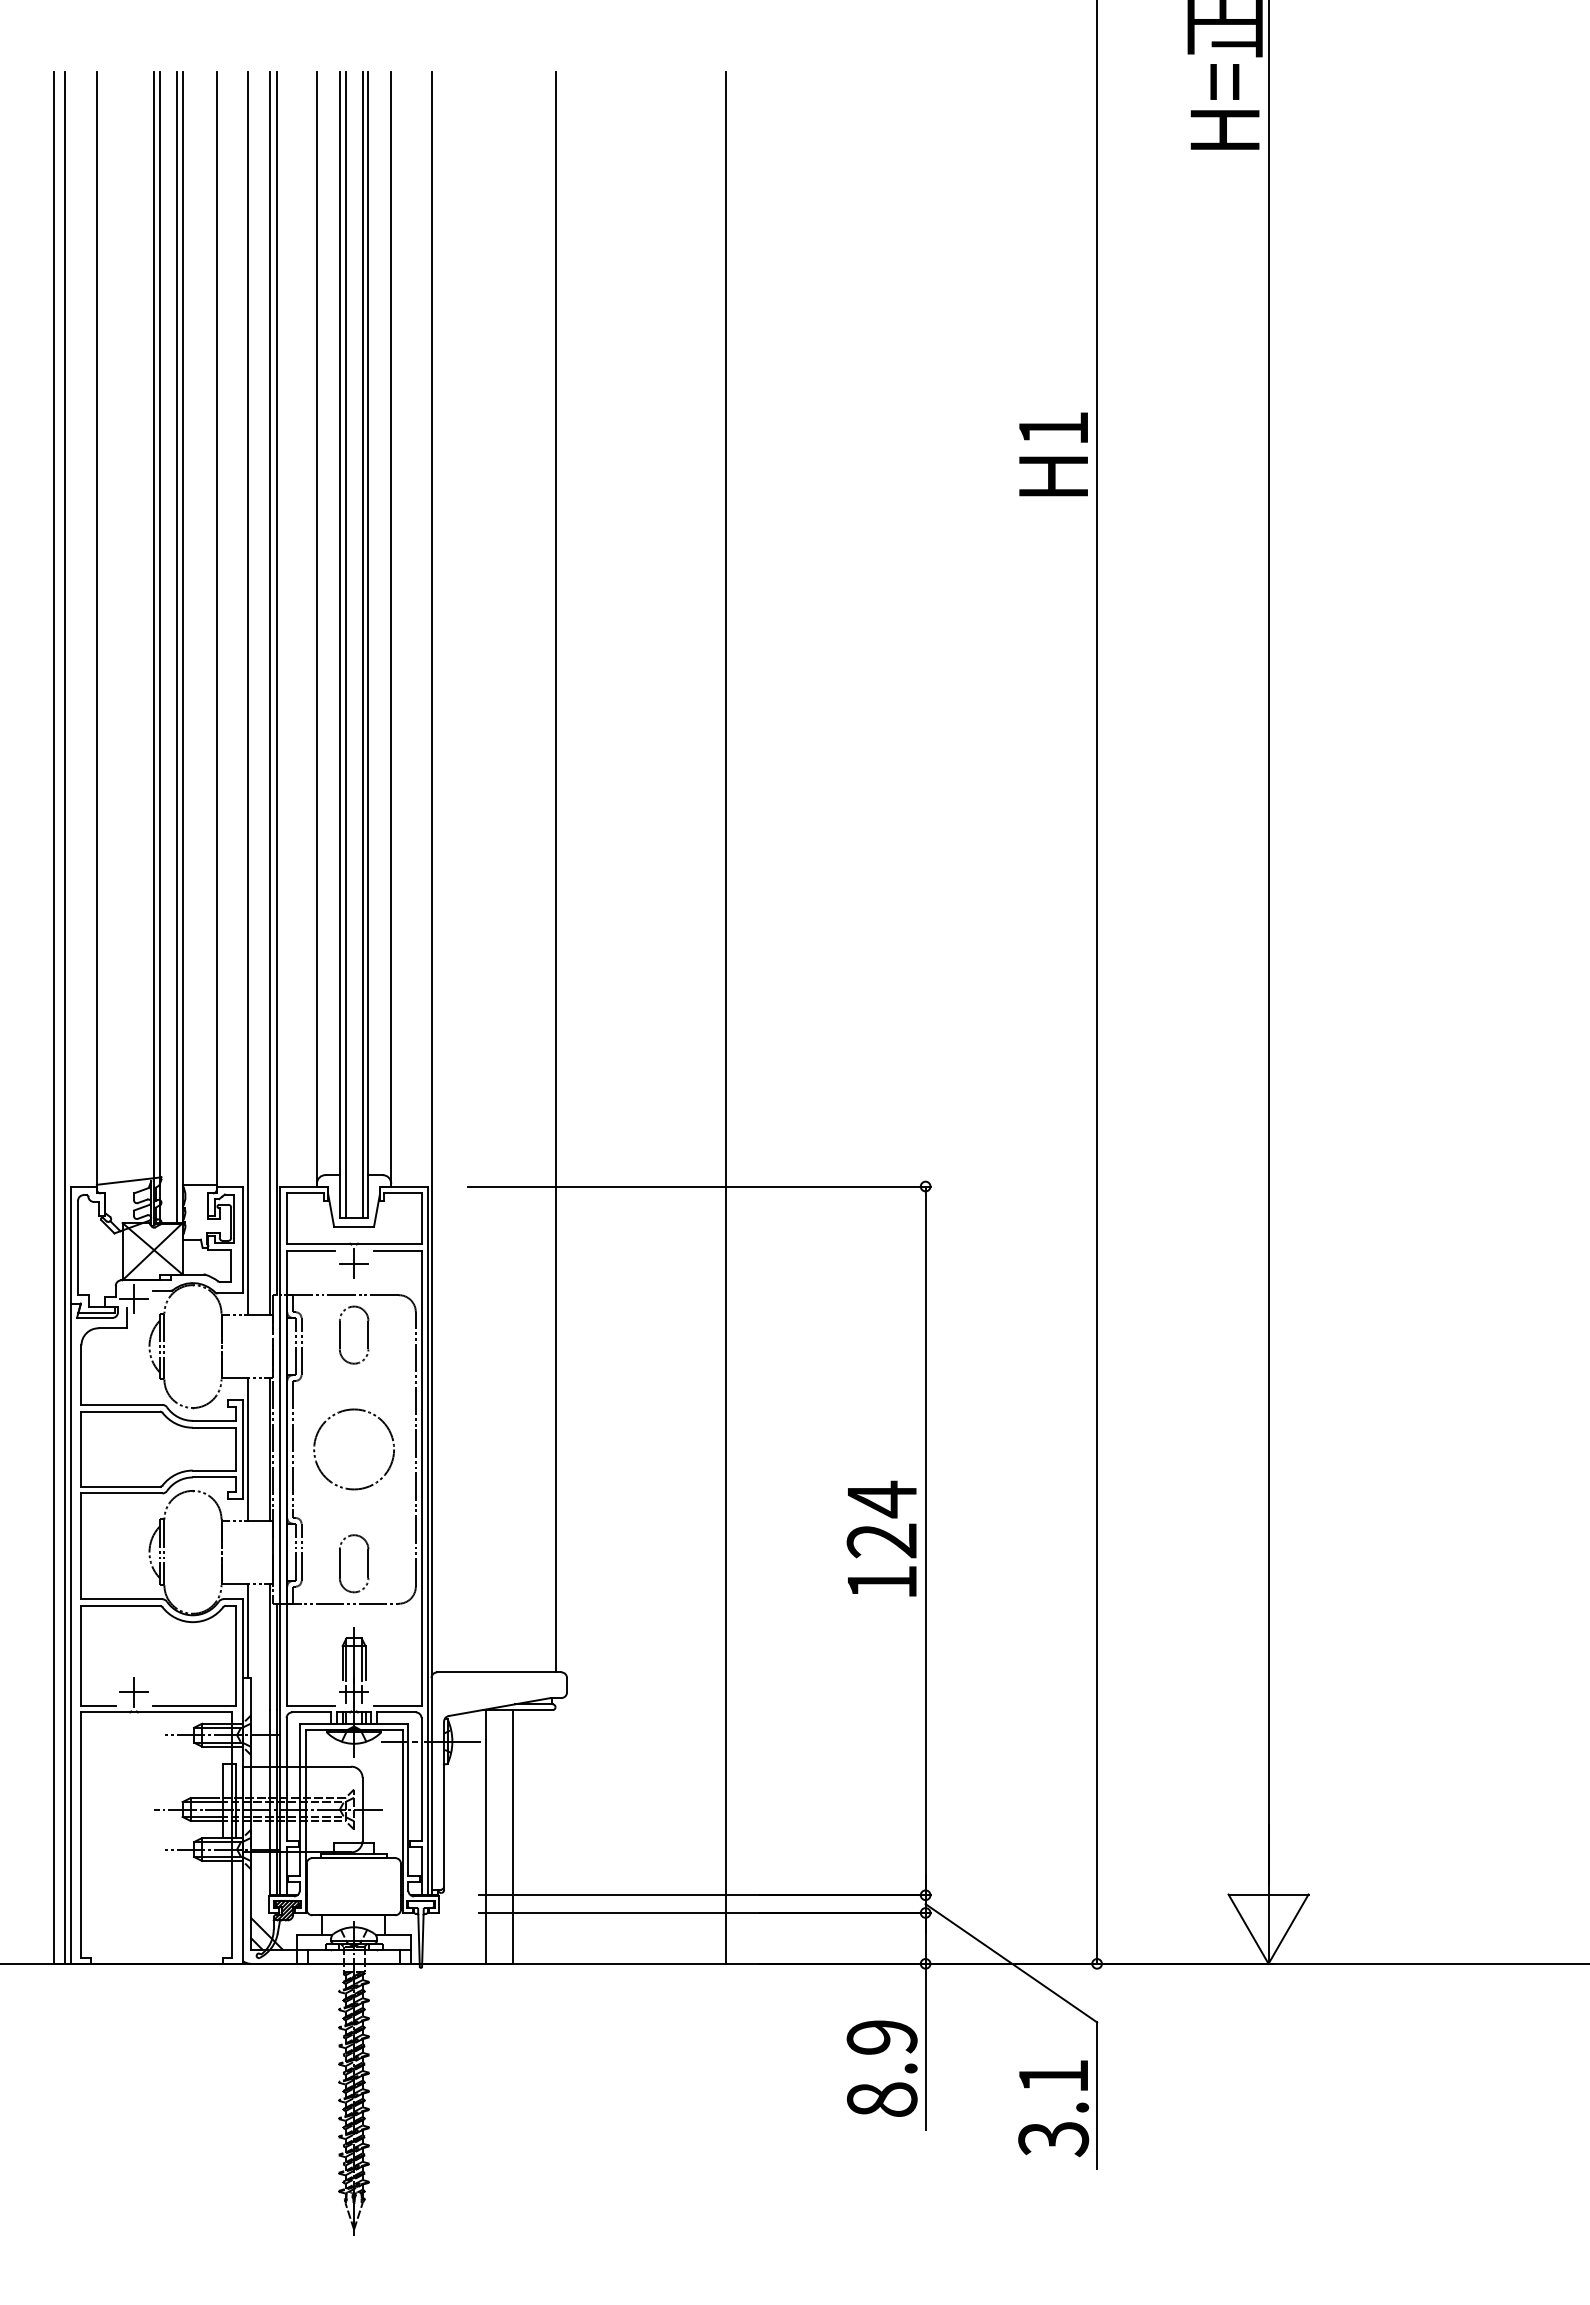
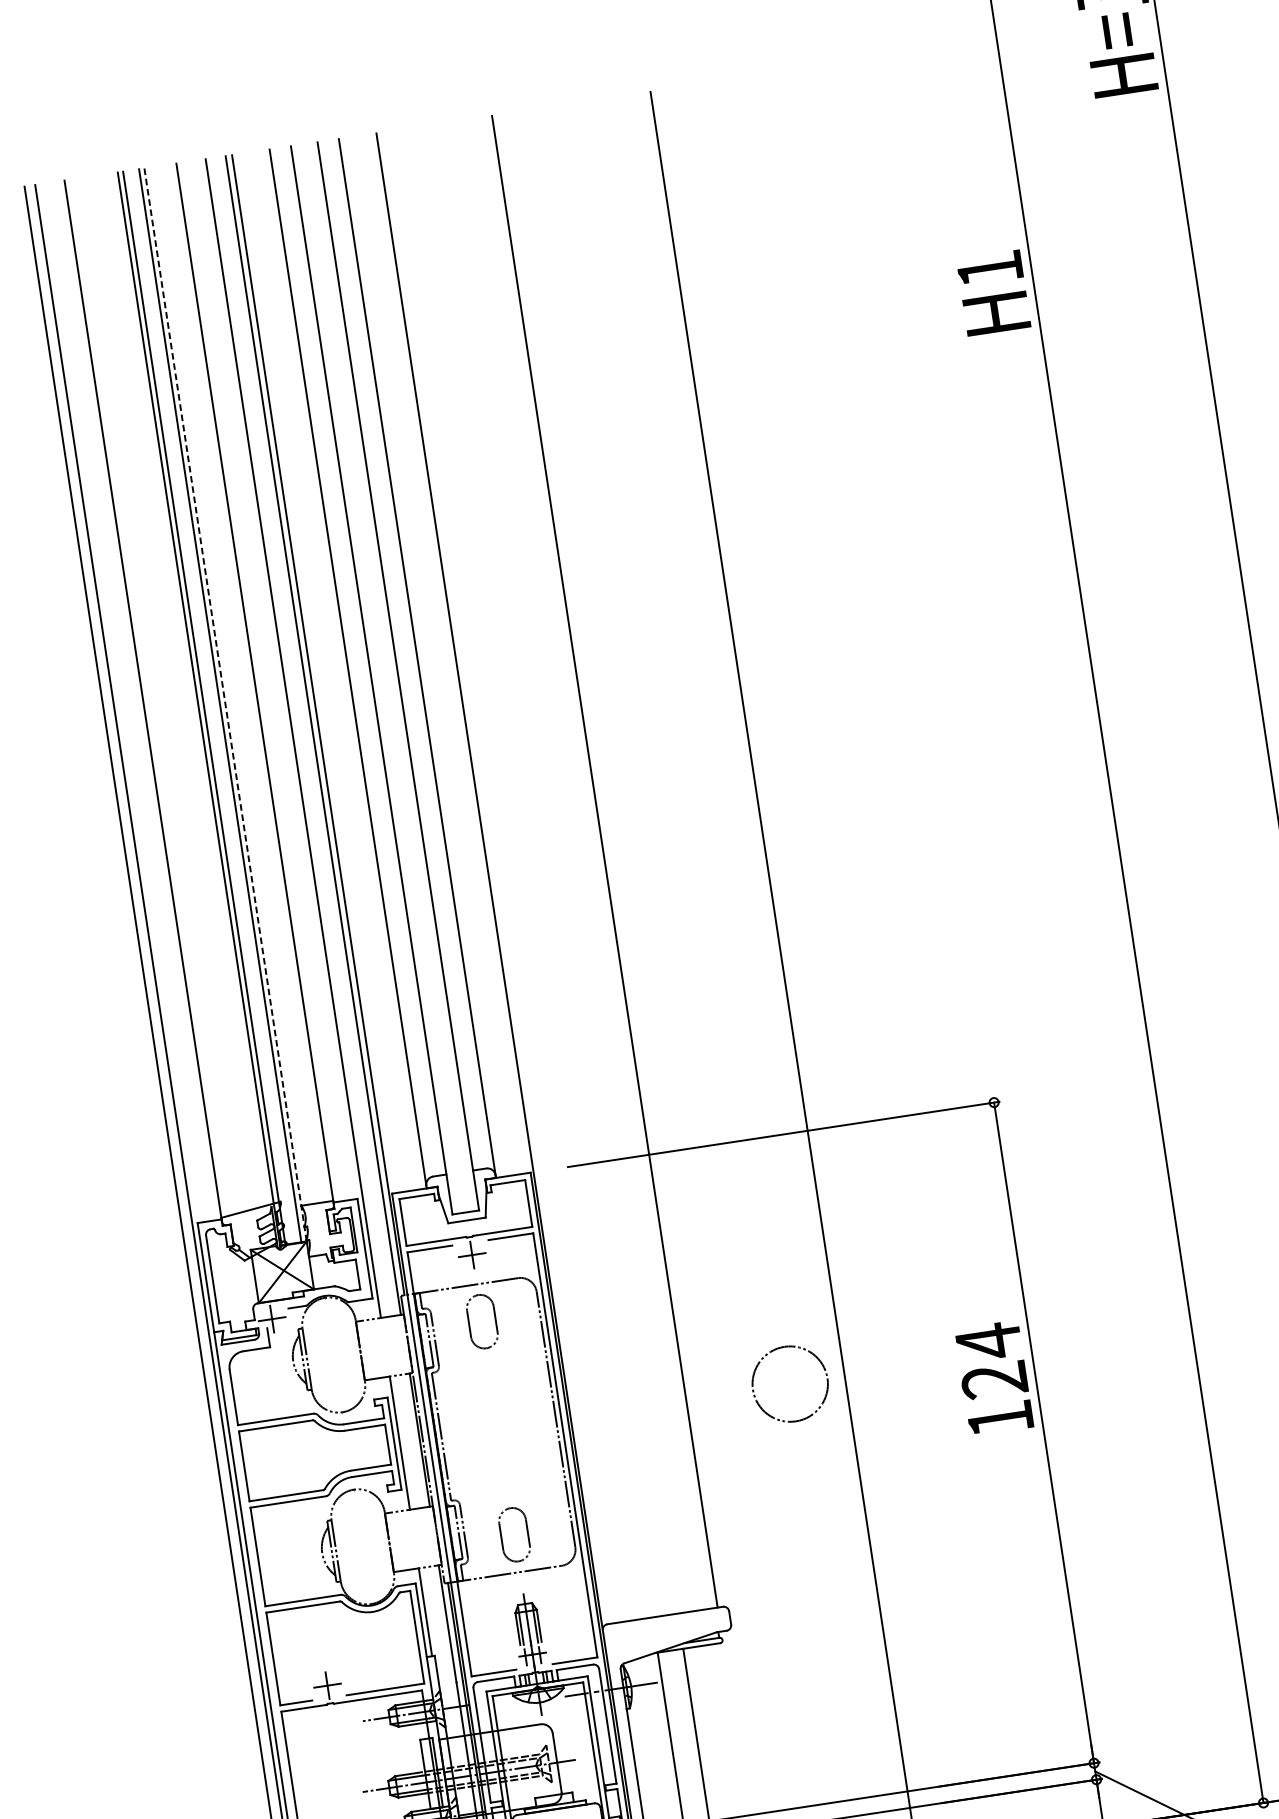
text: (1053, 454) -> (993, 293), moved
line: (345, 644) -> (376, 679), removed
line: (362, 644) -> (392, 676), removed
line: (182, 647) -> (225, 704), solid -> dashed
circle: (353, 1449) -> (789, 1384), moved
text: (881, 1538) -> (993, 1378), moved

